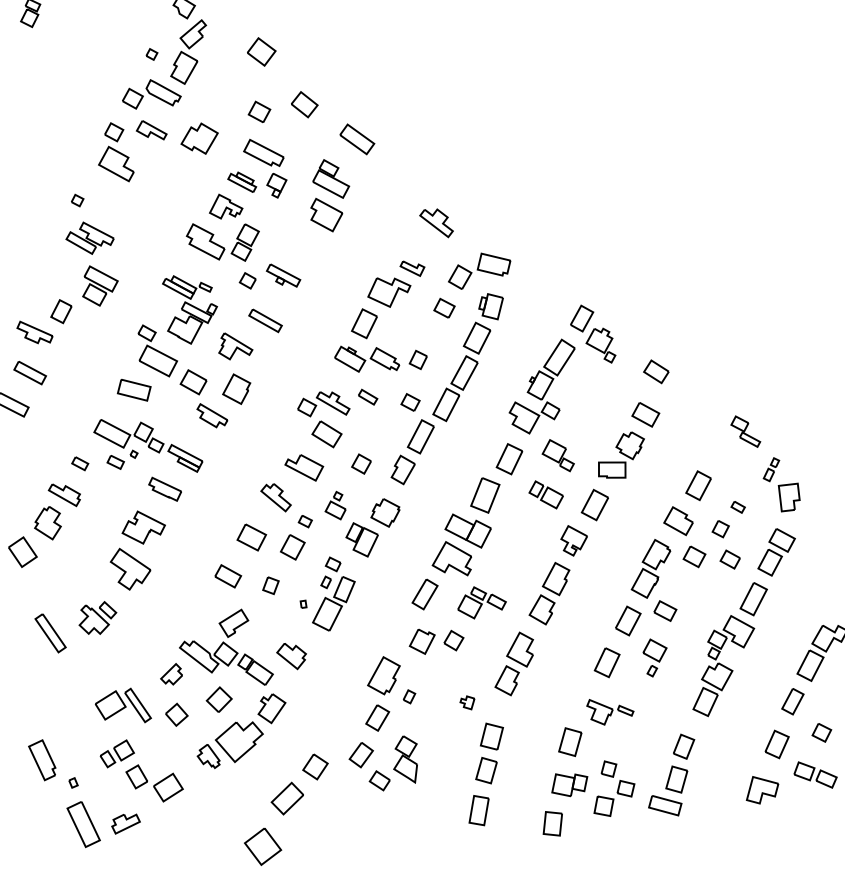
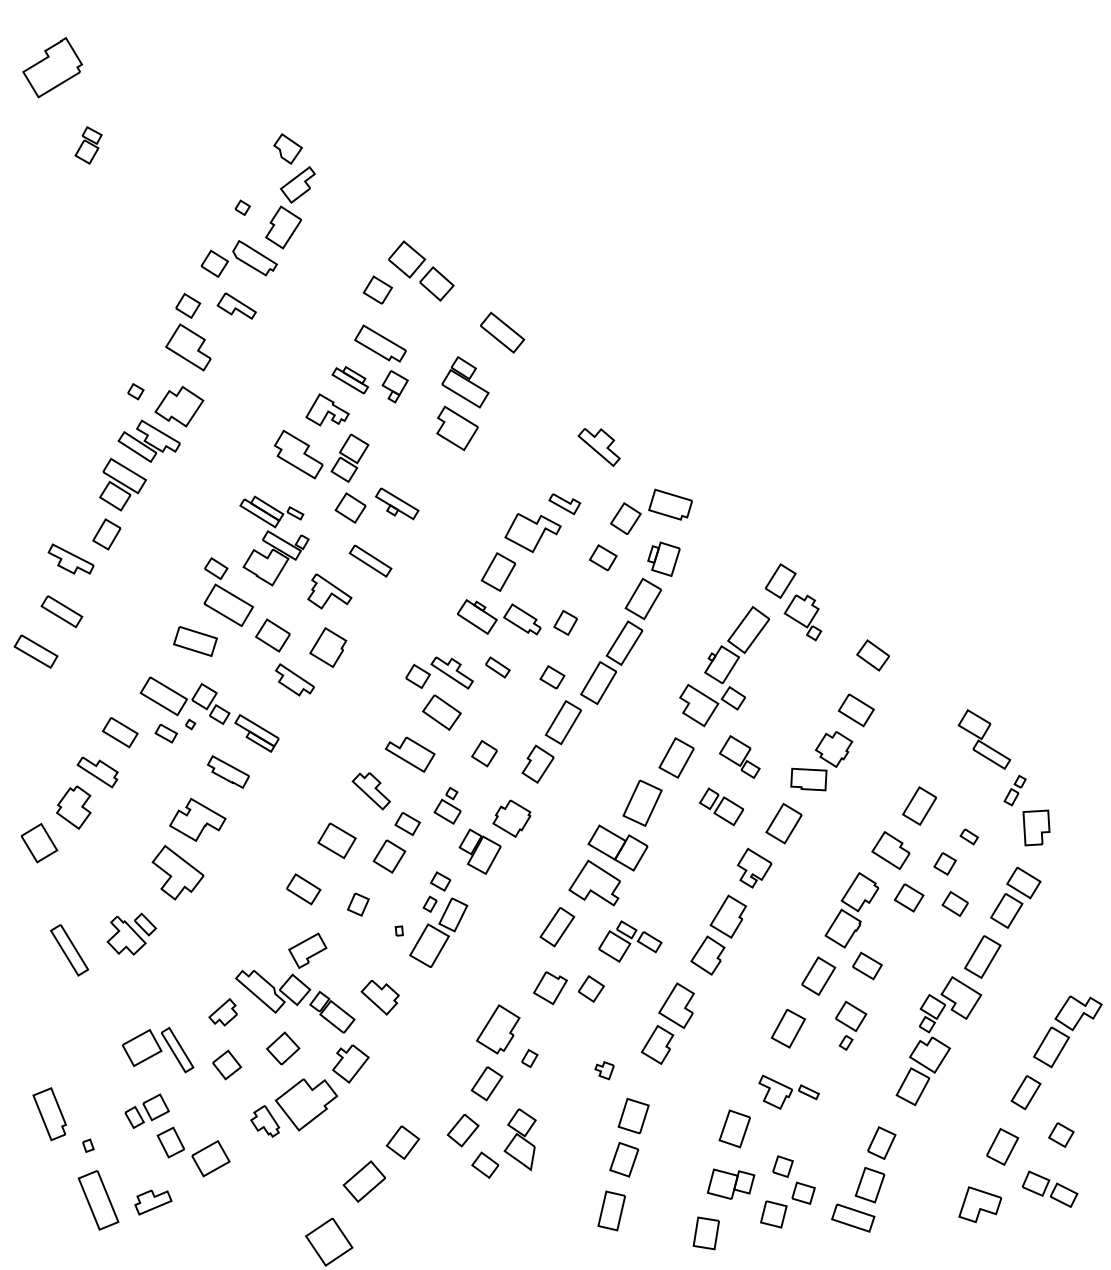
part: (262, 51) -> (407, 259), moved
part: (199, 138) -> (179, 406), moved
part: (247, 280) -> (350, 507), size x1.43
part: (99, 285) -> (122, 484), moved
part: (745, 431) -> (984, 739), size x1.43
part: (79, 463) -> (119, 732), size x1.67
part: (305, 521) -> (407, 823), size x1.43

